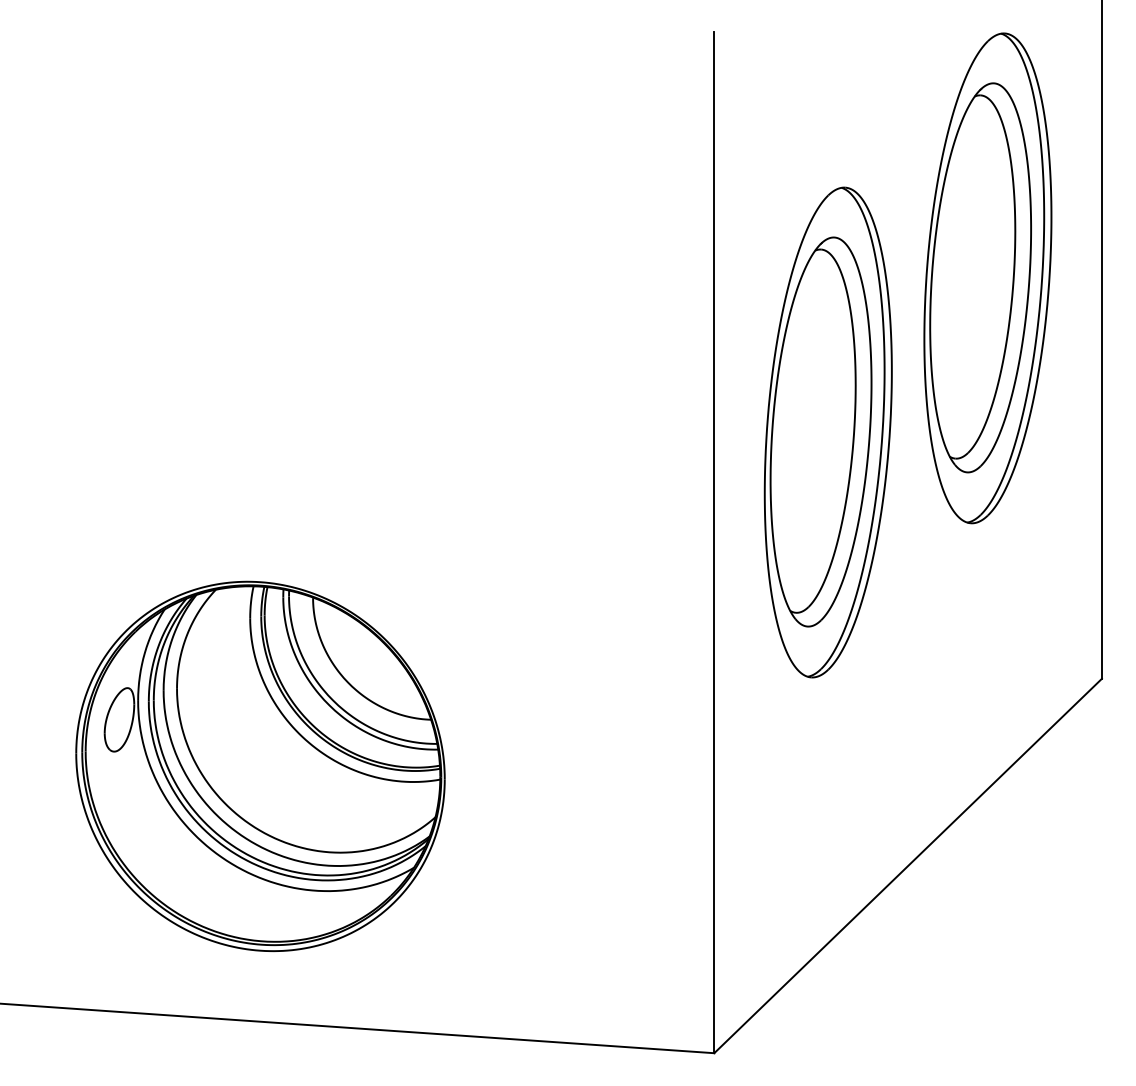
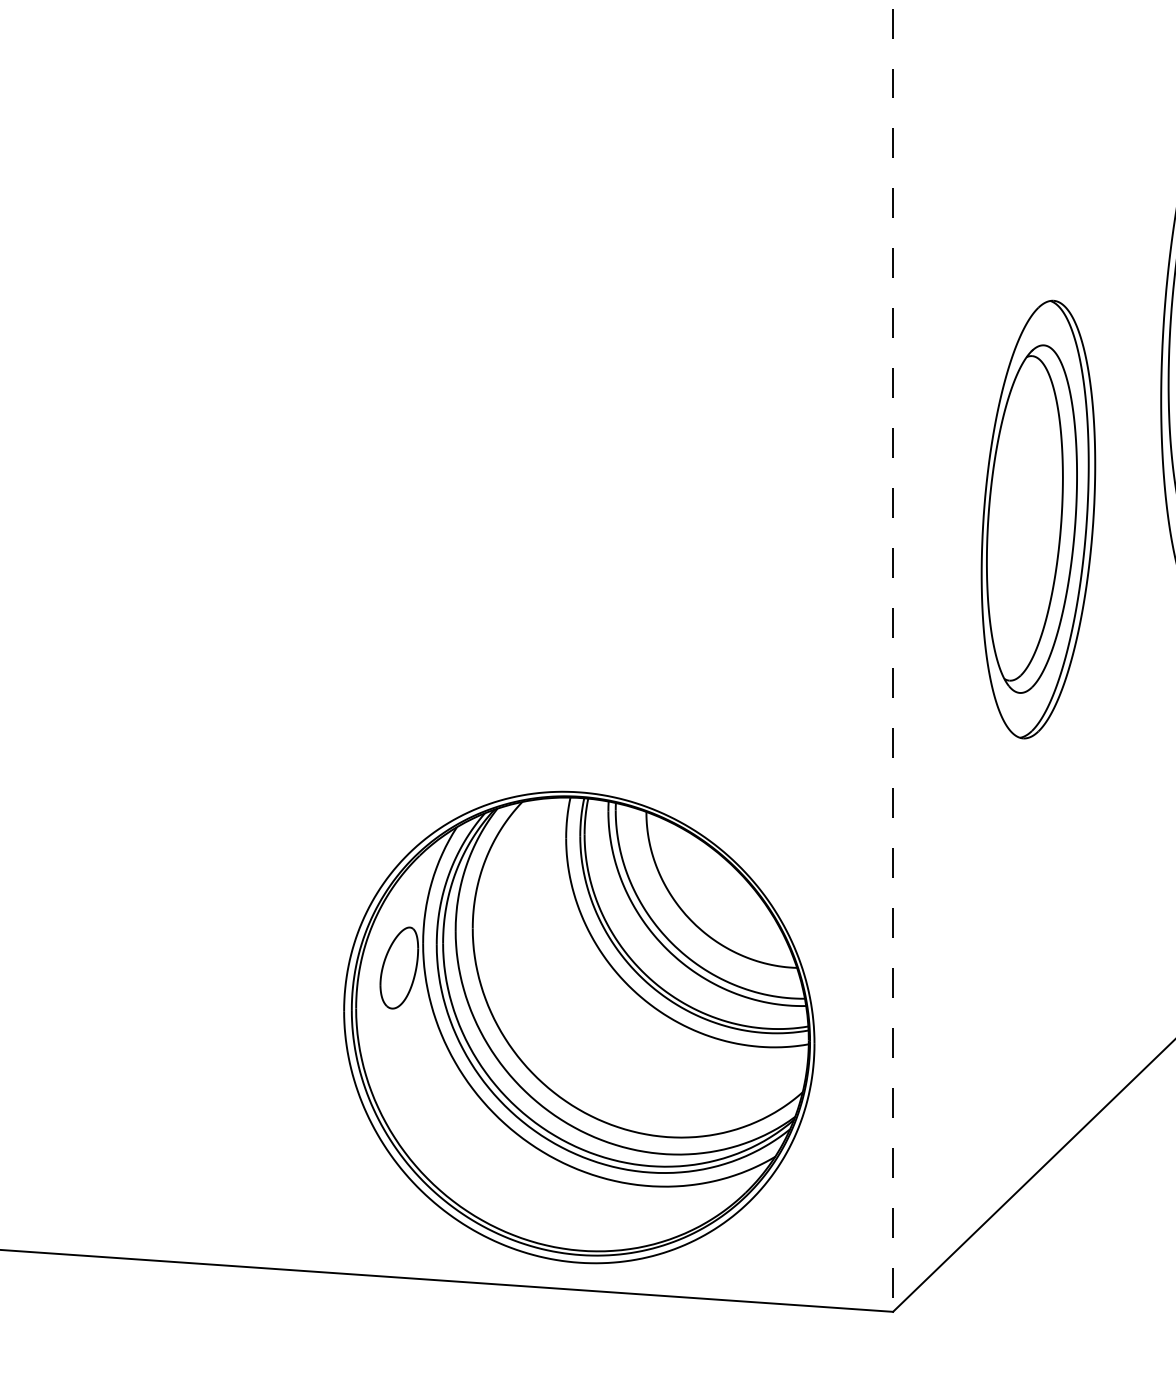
part: (827, 432) -> (1037, 519), size x0.7
line: (714, 542) -> (893, 659), solid -> dashed
part: (260, 765) -> (579, 1026), moved

